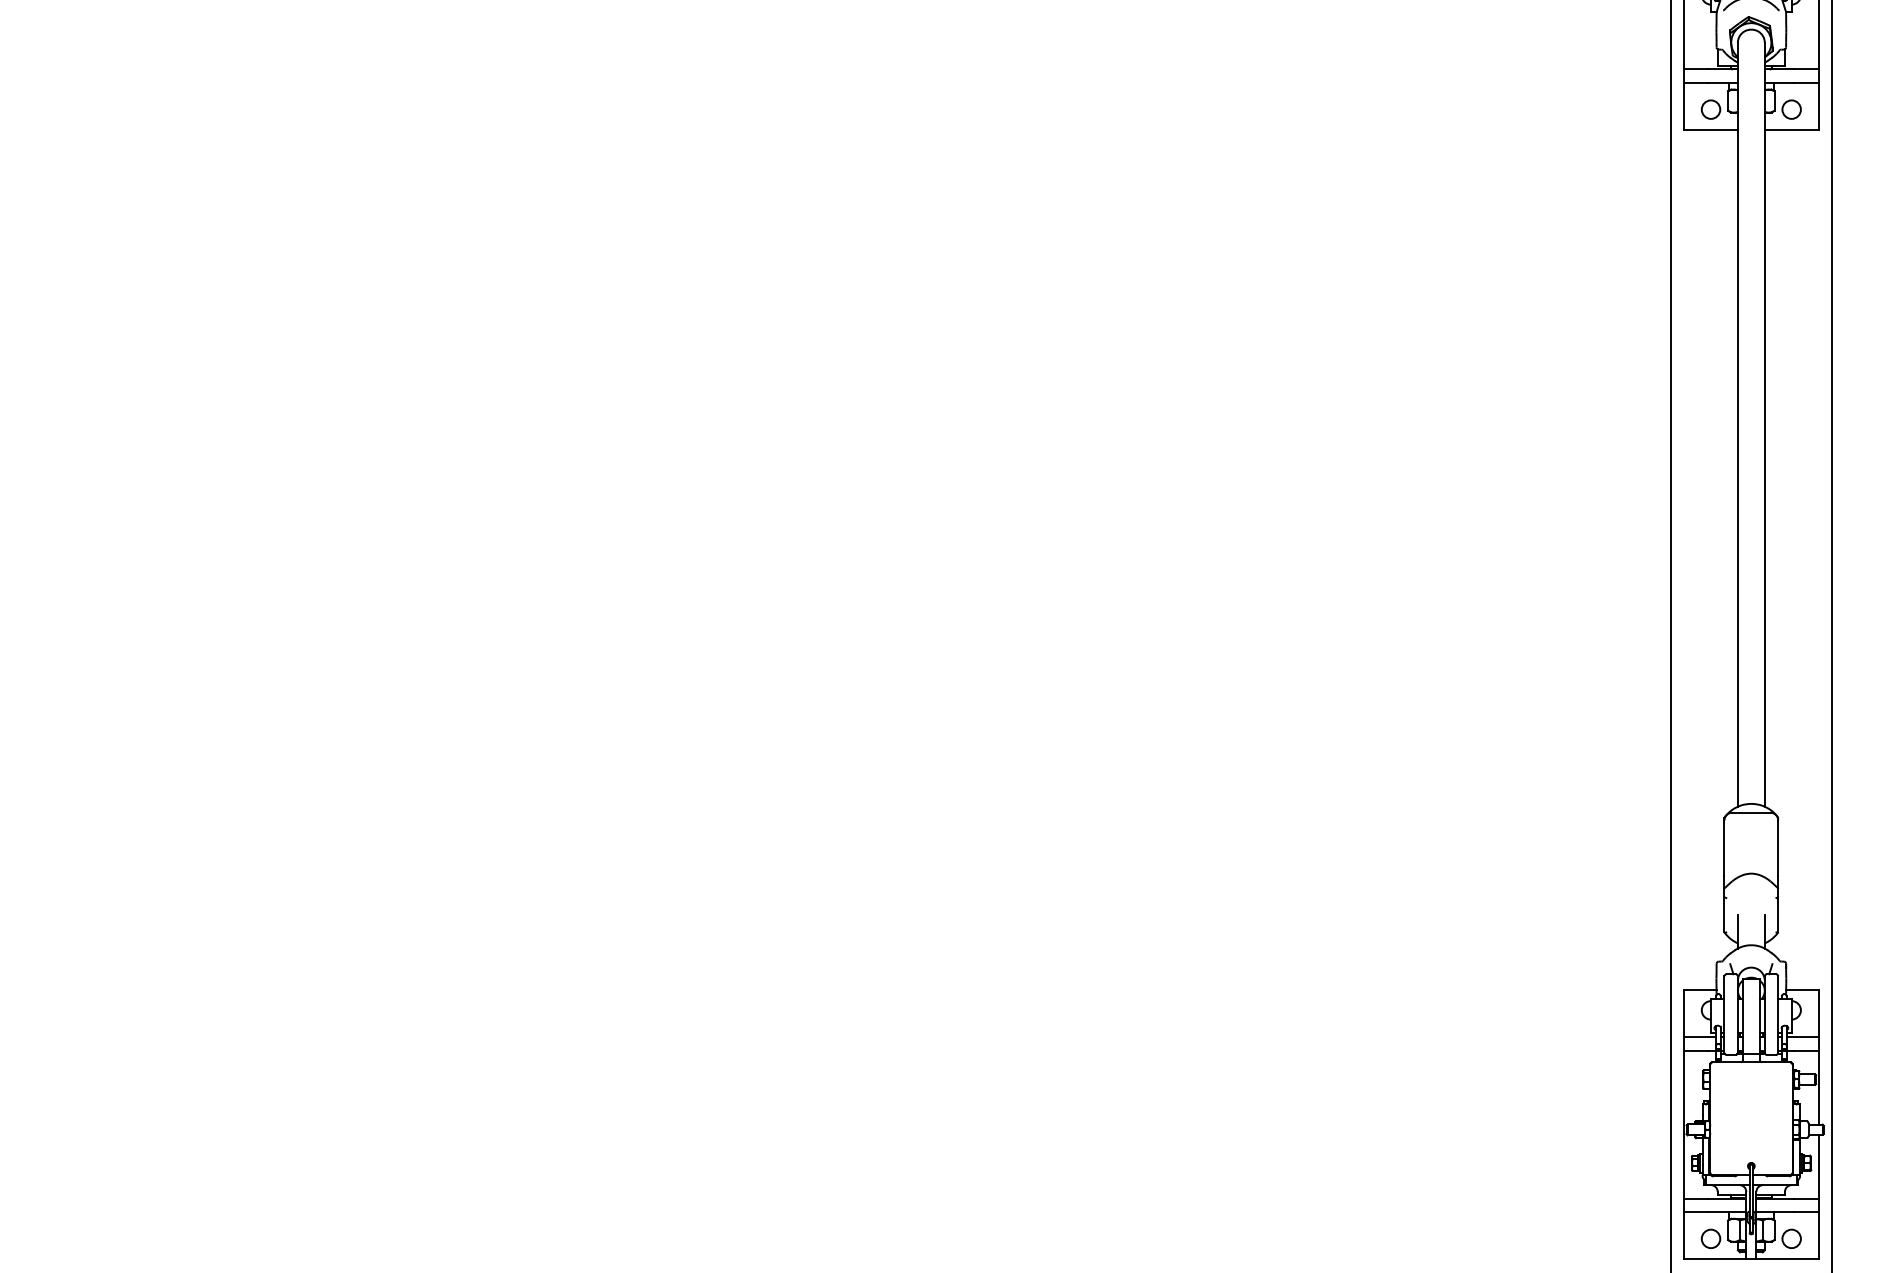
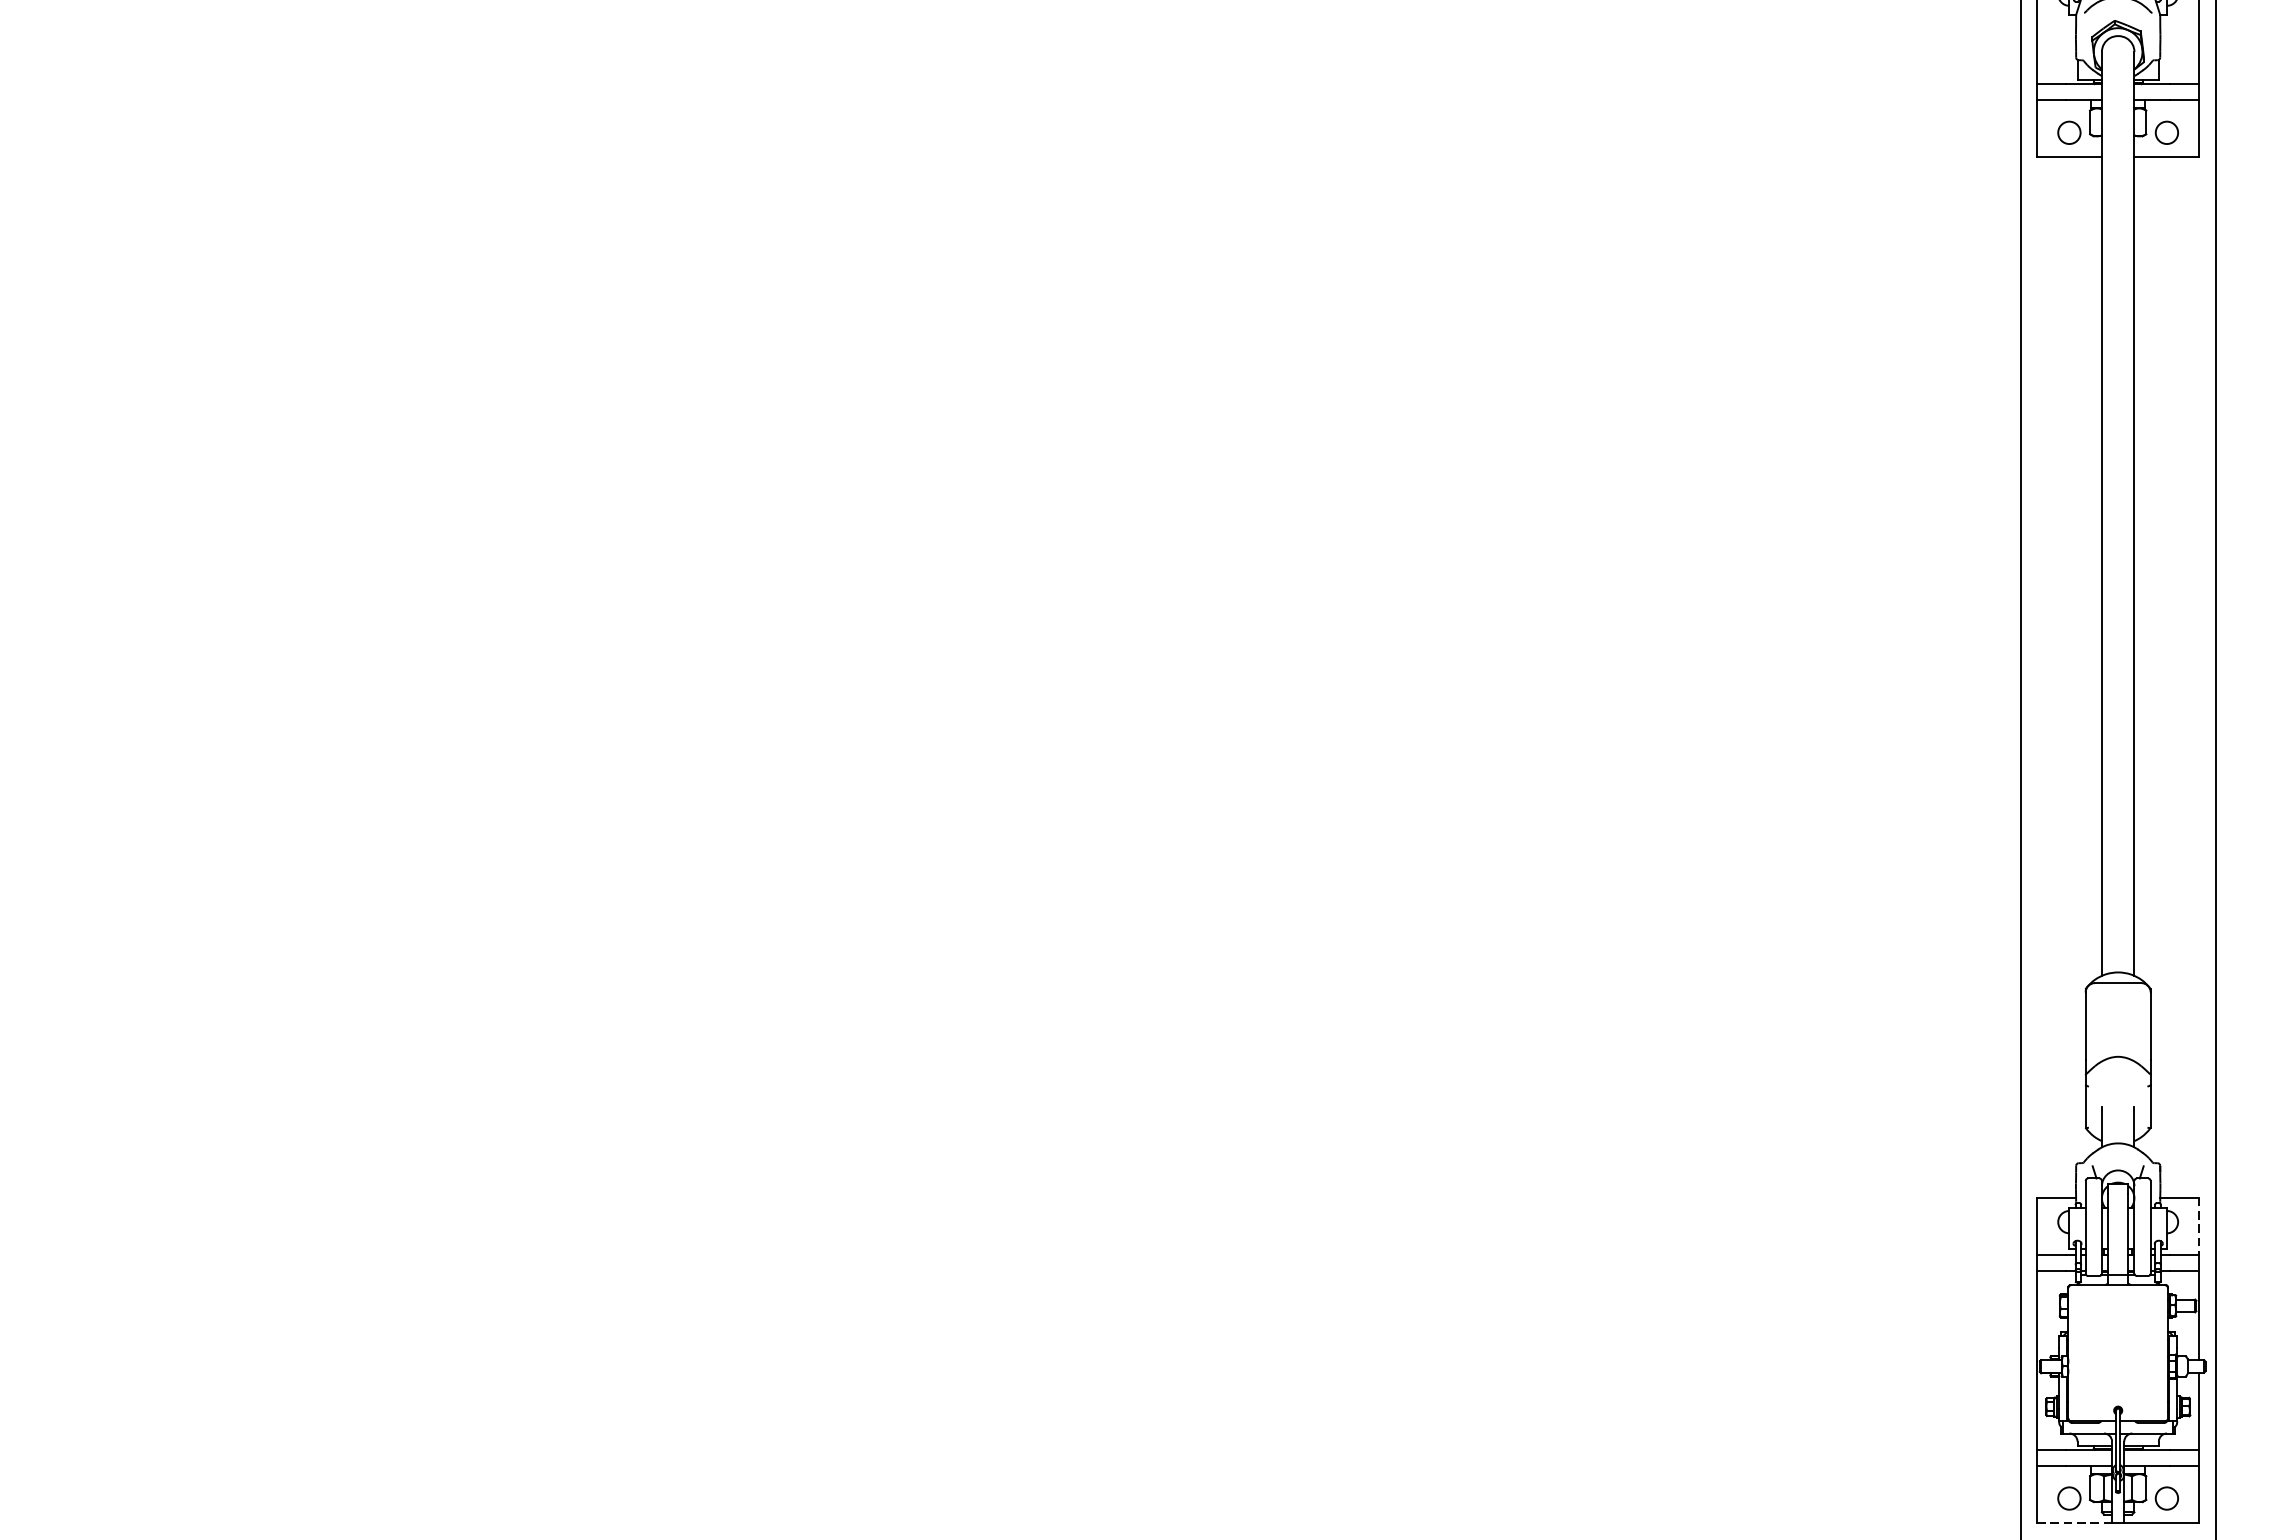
line: (1818, 1013) -> (2199, 1225), solid -> dashed
line: (1714, 1259) -> (2073, 1523), solid -> dashed

